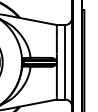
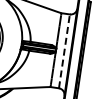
line: (65, 61) -> (64, 50), solid -> dashed

